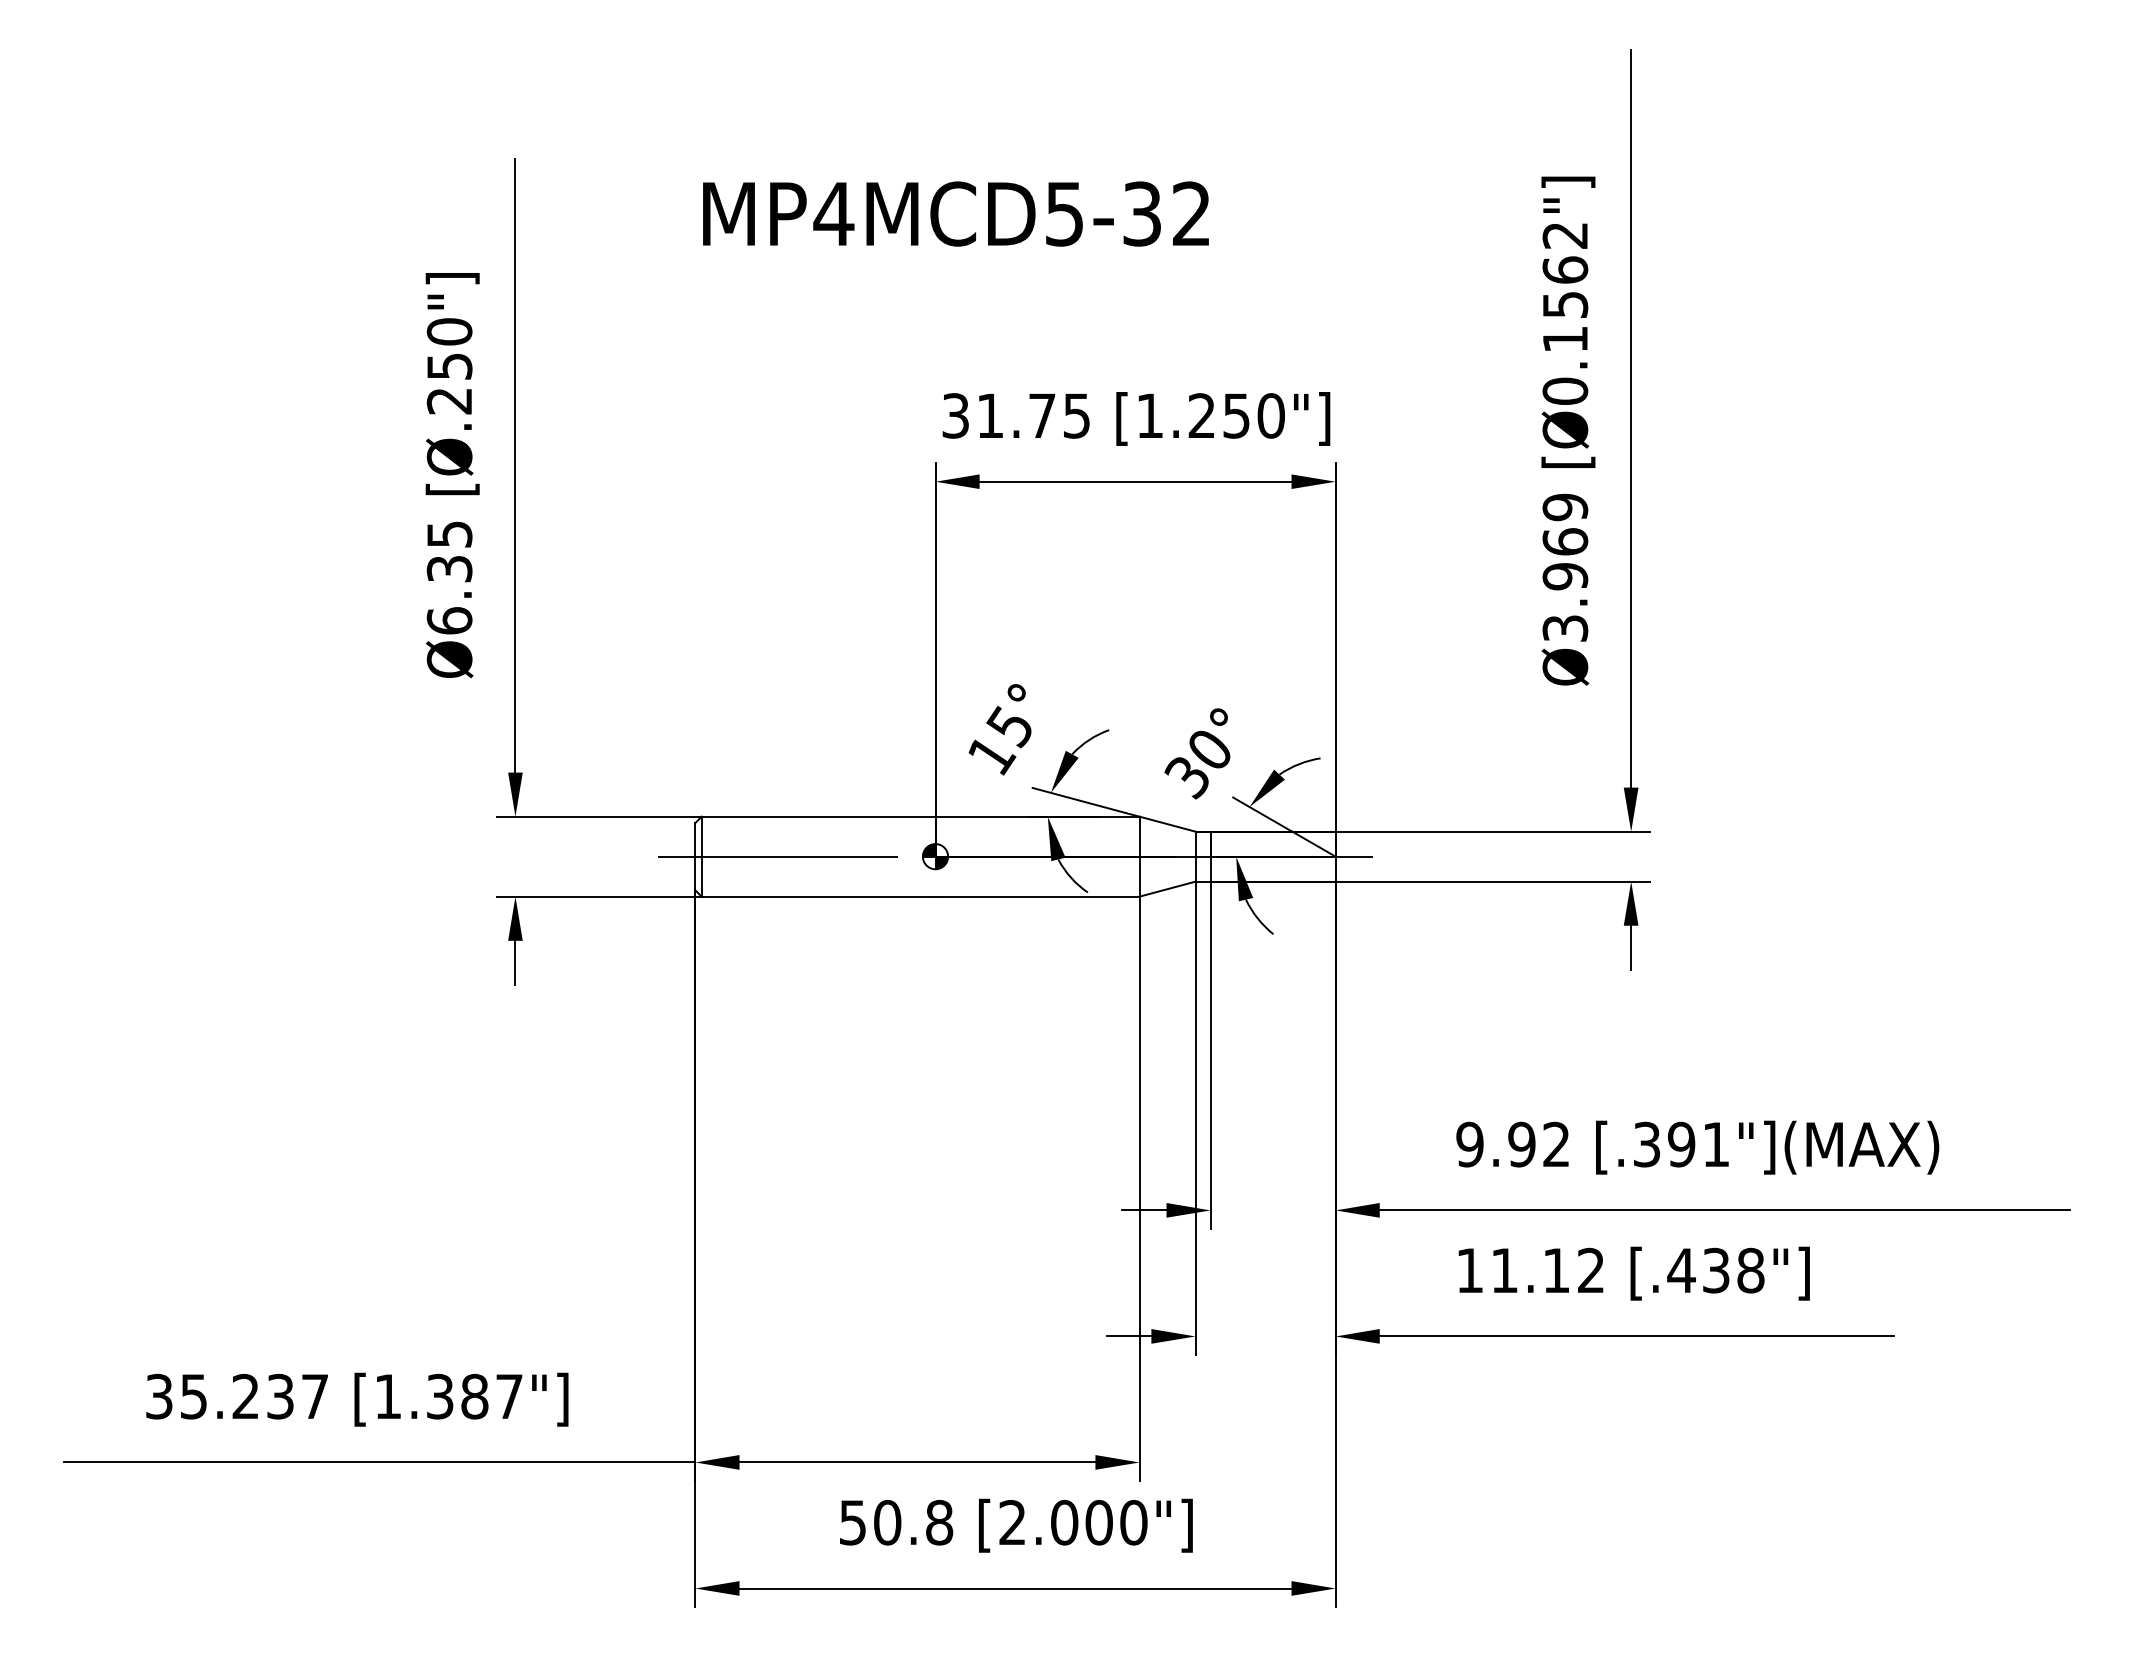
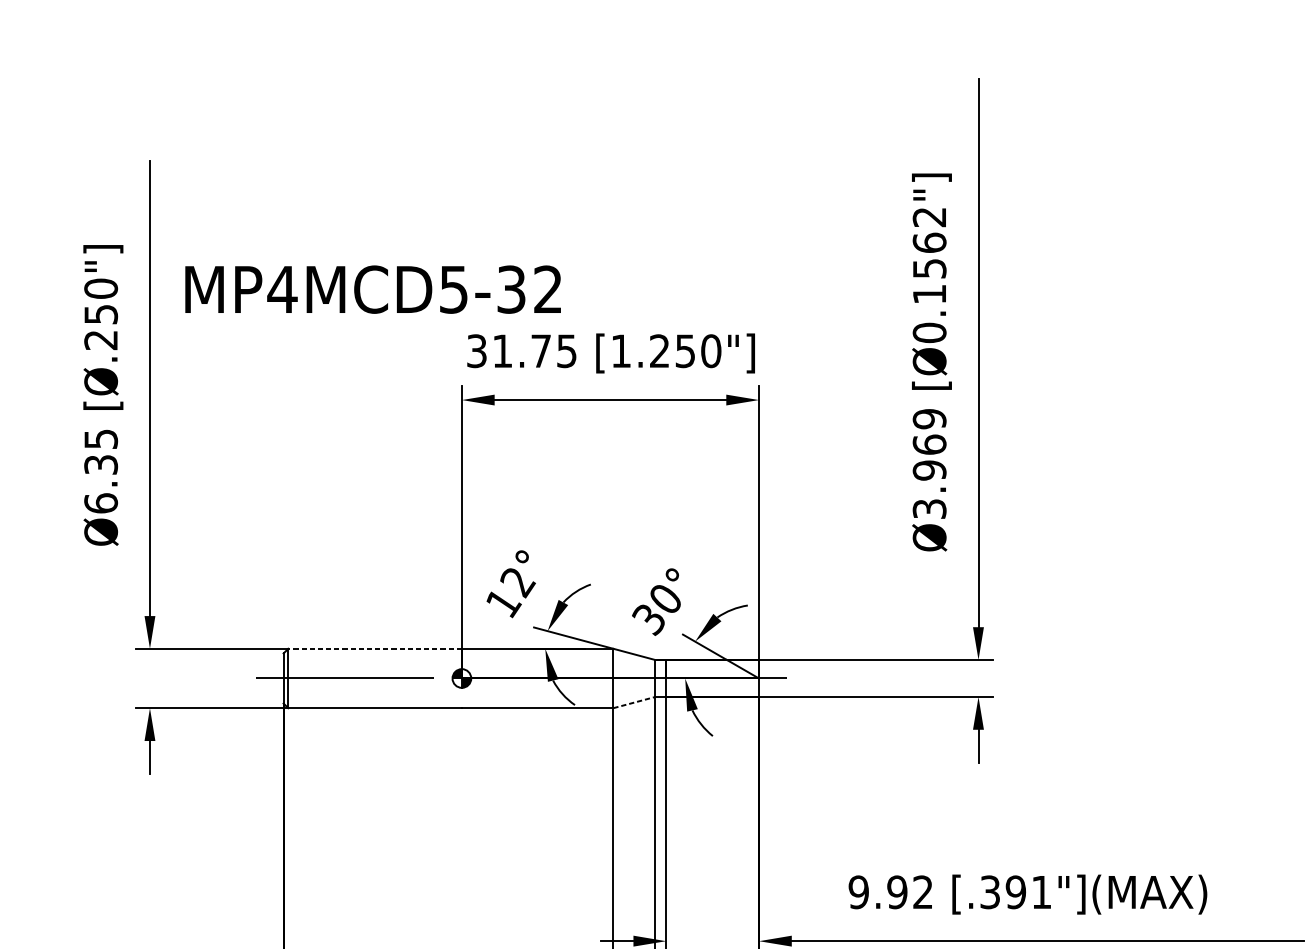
text: (955, 213) -> (372, 289), moved
text: (1010, 727) -> (517, 582), 15° -> 12°
line: (818, 816) -> (375, 648), solid -> dashed
line: (1167, 889) -> (634, 702), solid -> dashed

